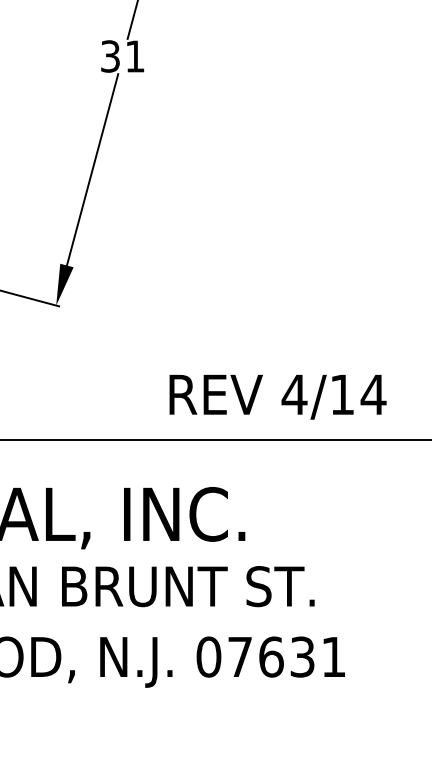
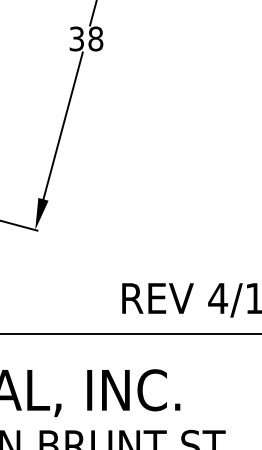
text: (134, 56) -> (95, 38), 31 -> 38

